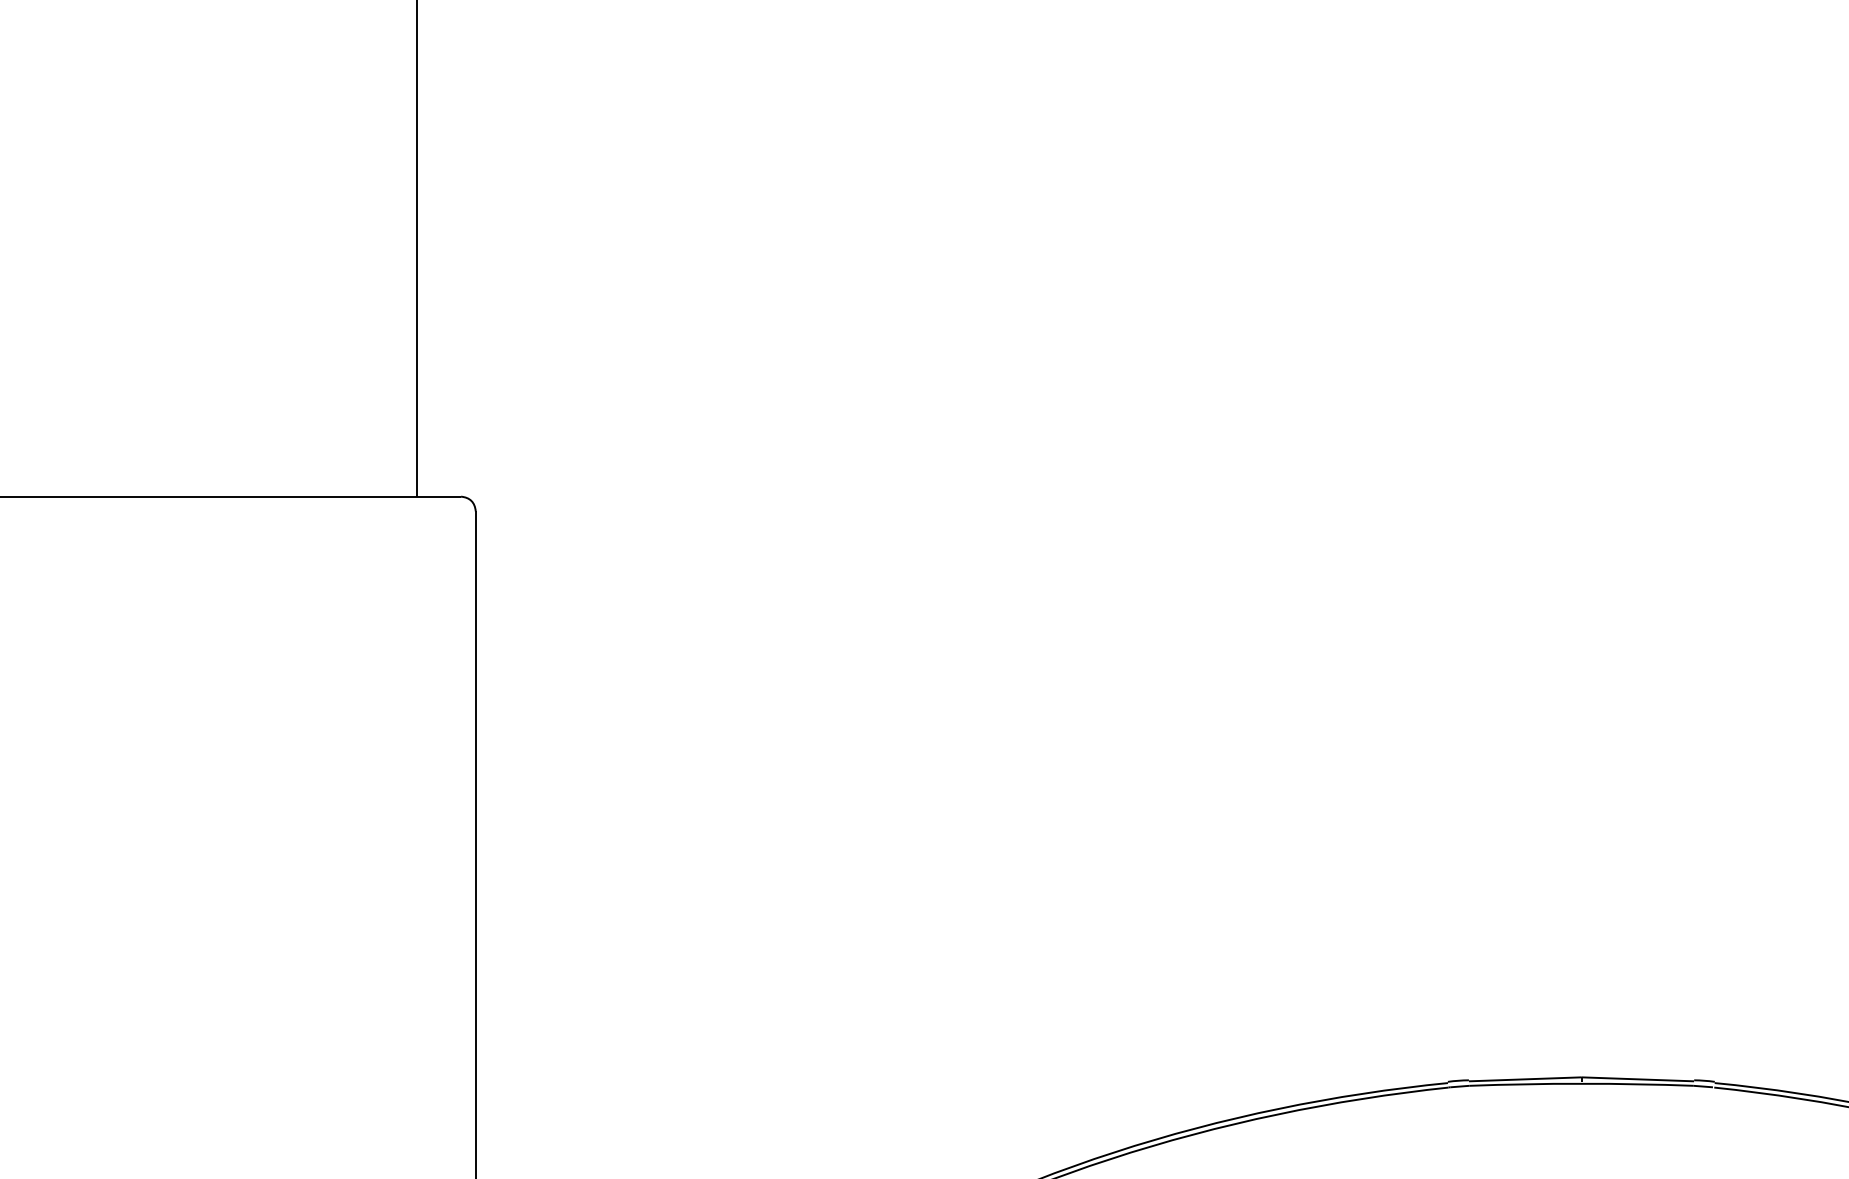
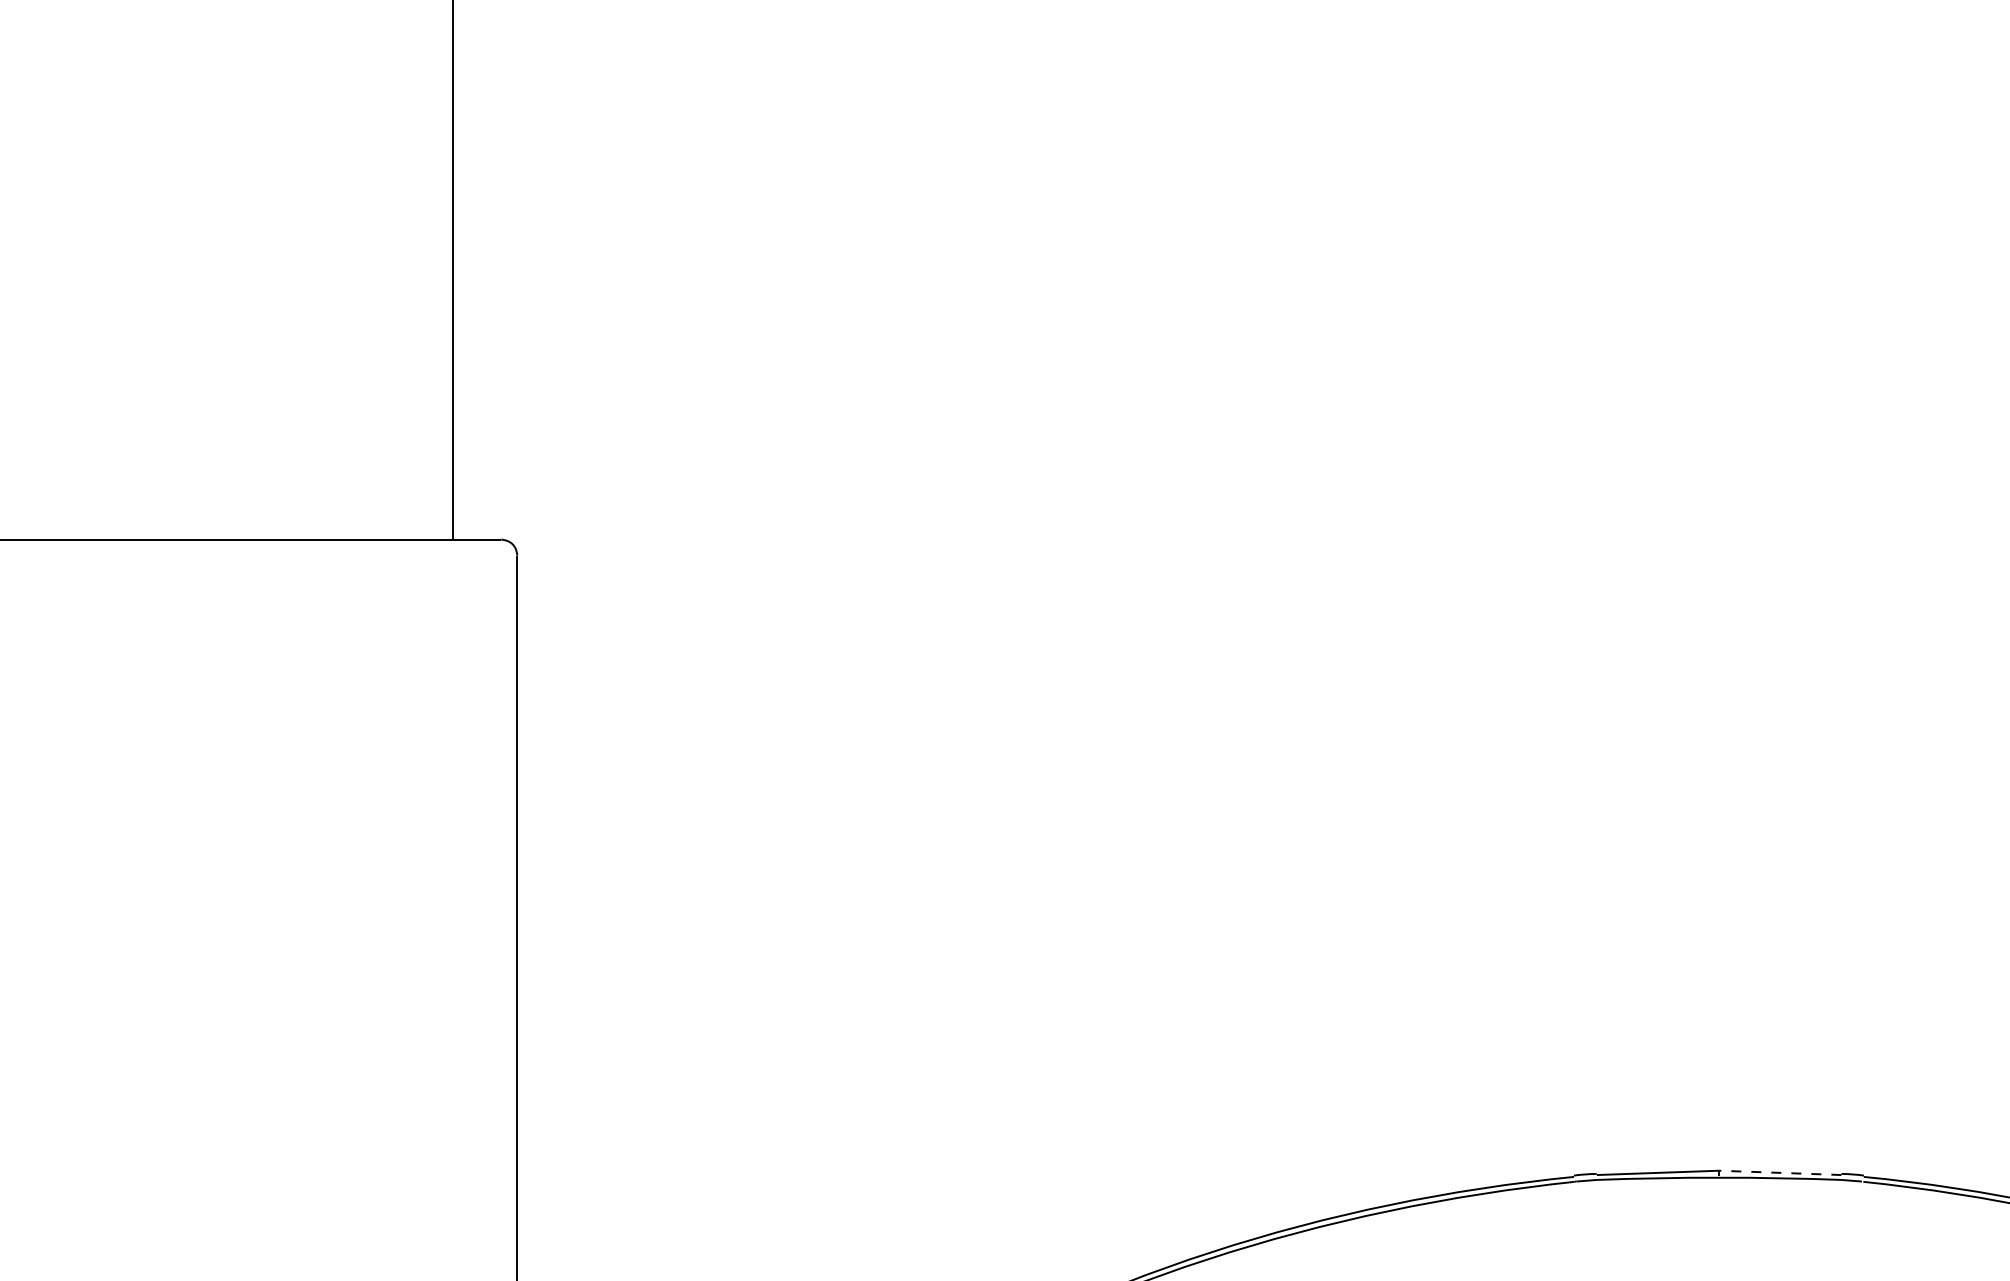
line: (1637, 1078) -> (1779, 1172), solid -> dashed

